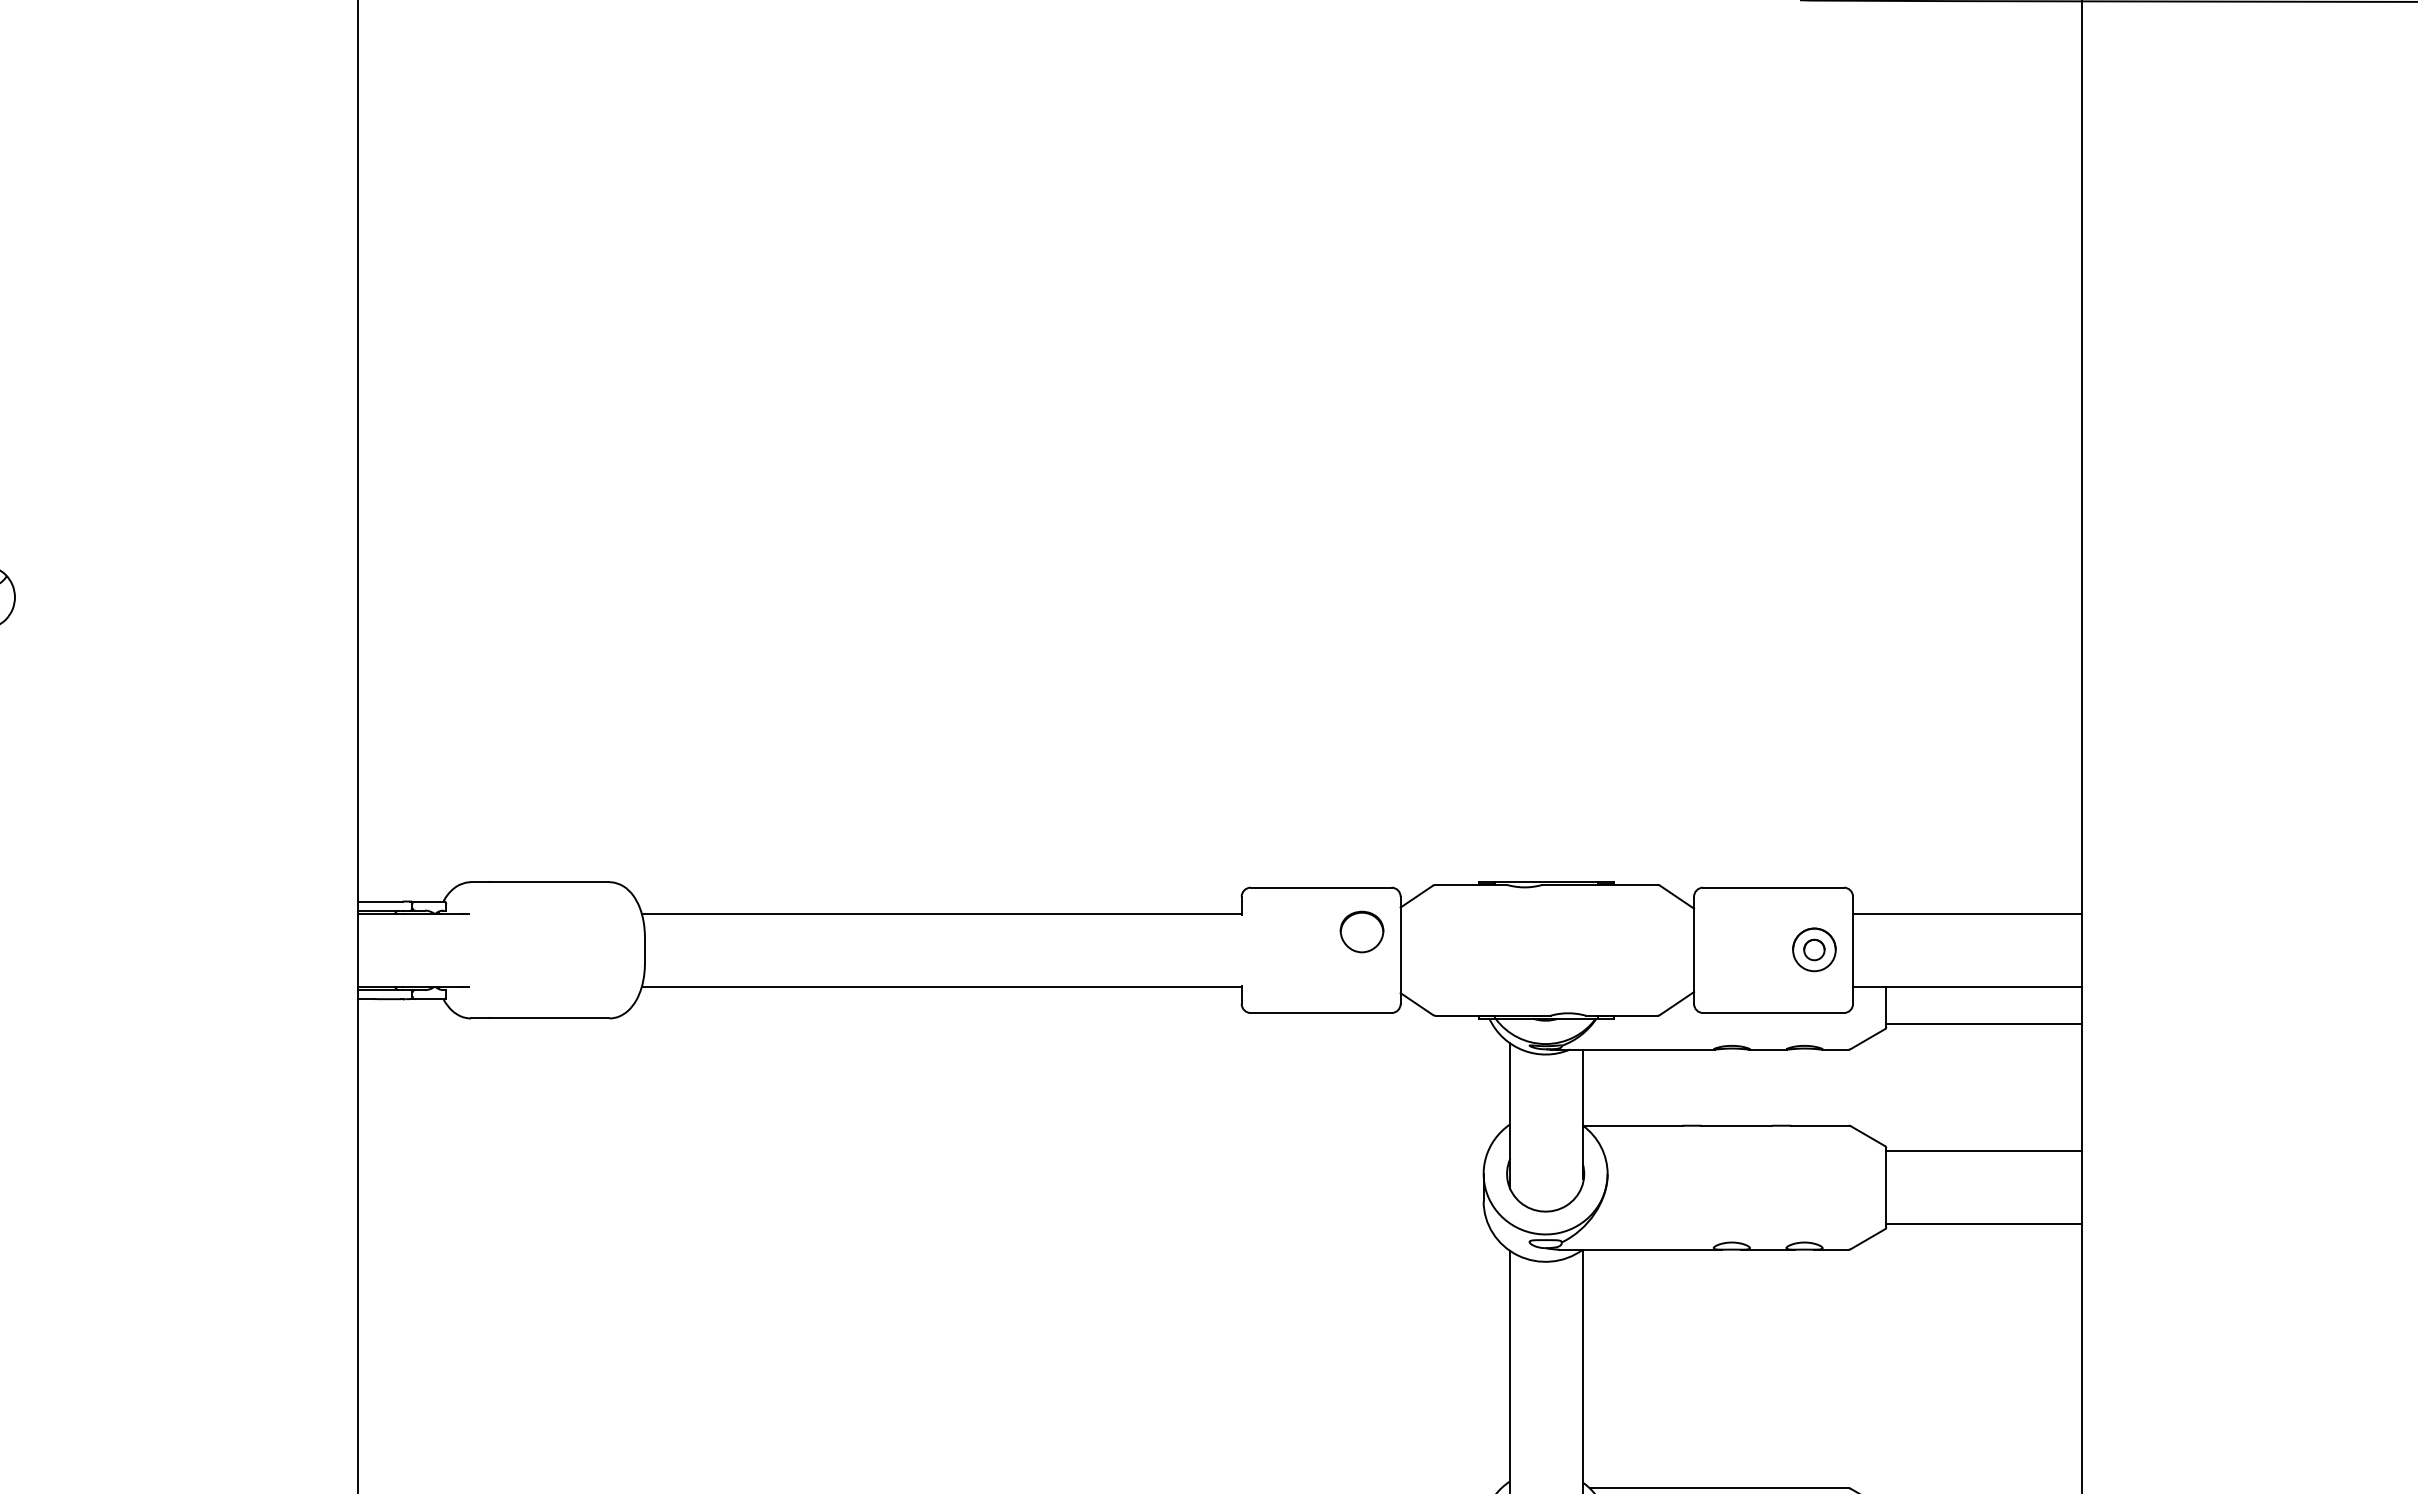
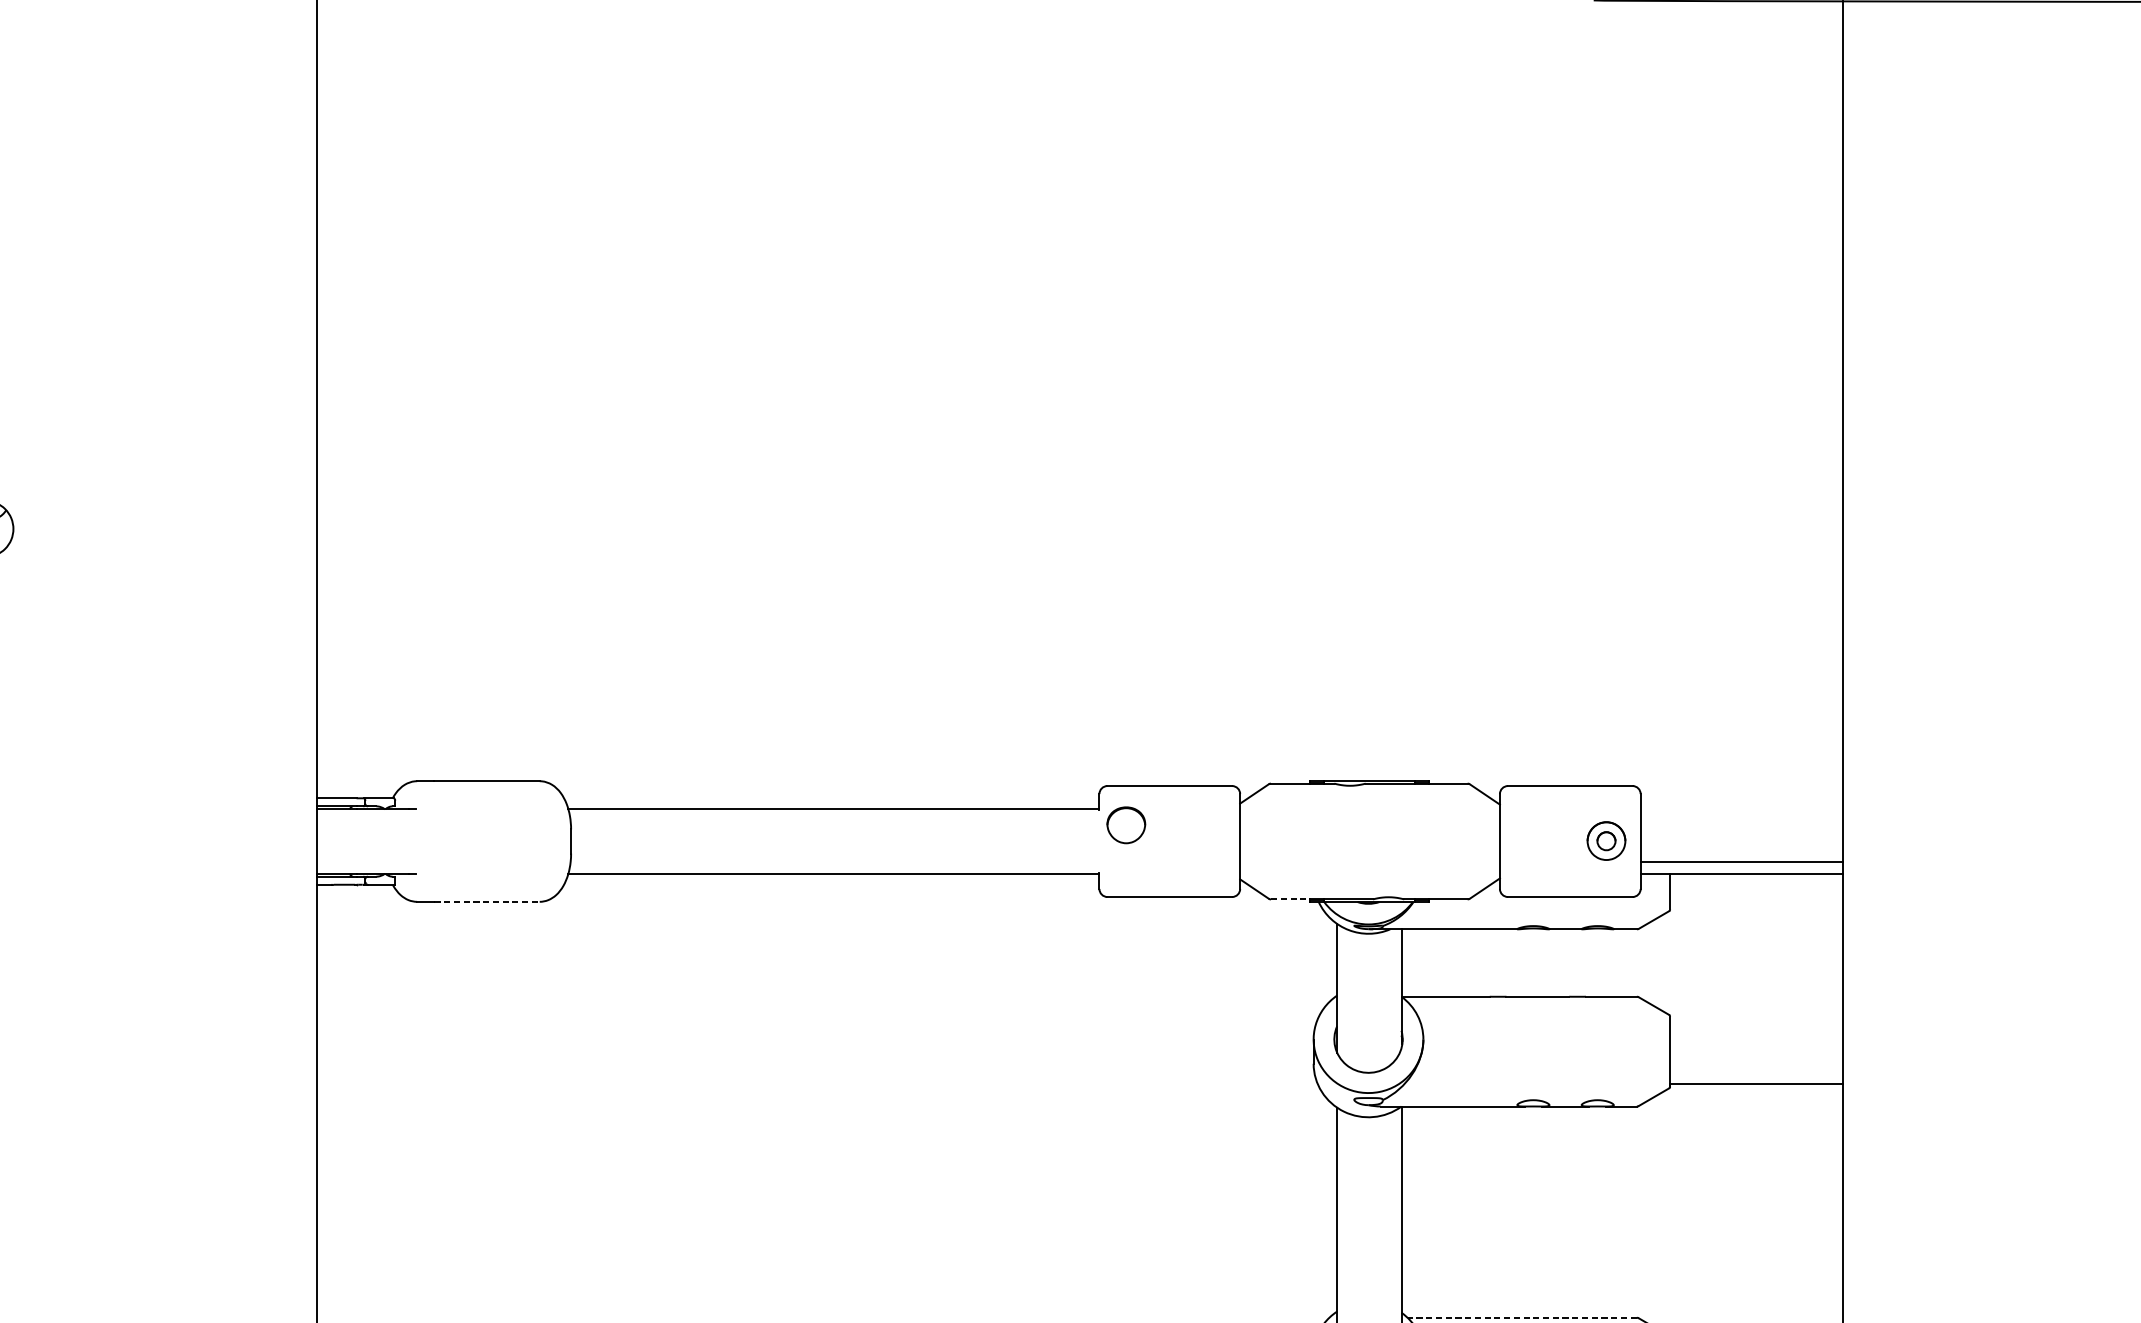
line: (1967, 914) -> (1742, 862), moved
part: (1361, 931) -> (1125, 824), moved
line: (1457, 1015) -> (1290, 899), solid -> dashed
line: (550, 1018) -> (487, 901), solid -> dashed
line: (1983, 1023) -> (1756, 906), removed
line: (1983, 1151) -> (1756, 1019), removed
line: (1718, 1488) -> (1521, 1317), solid -> dashed

